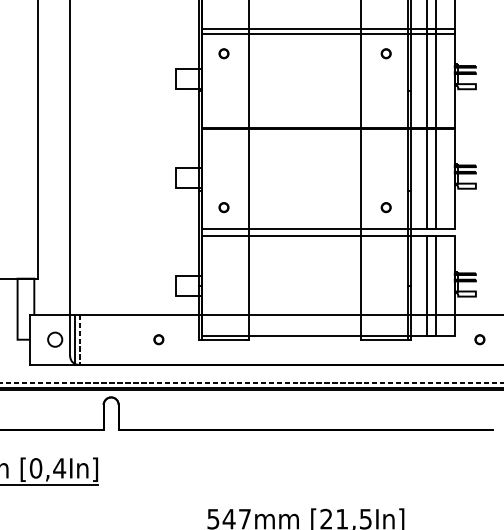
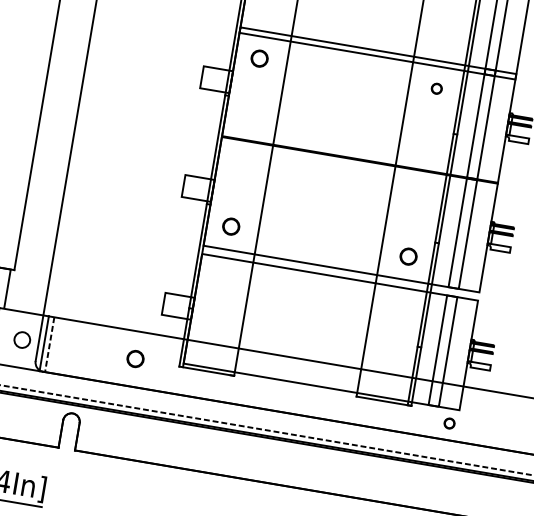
part: (223, 53) -> (259, 58), size x1.6
part: (223, 207) -> (230, 226), size x1.6
part: (385, 207) -> (407, 256), size x1.6
part: (158, 339) -> (135, 358), size x1.6
part: (479, 339) -> (449, 423), moved

